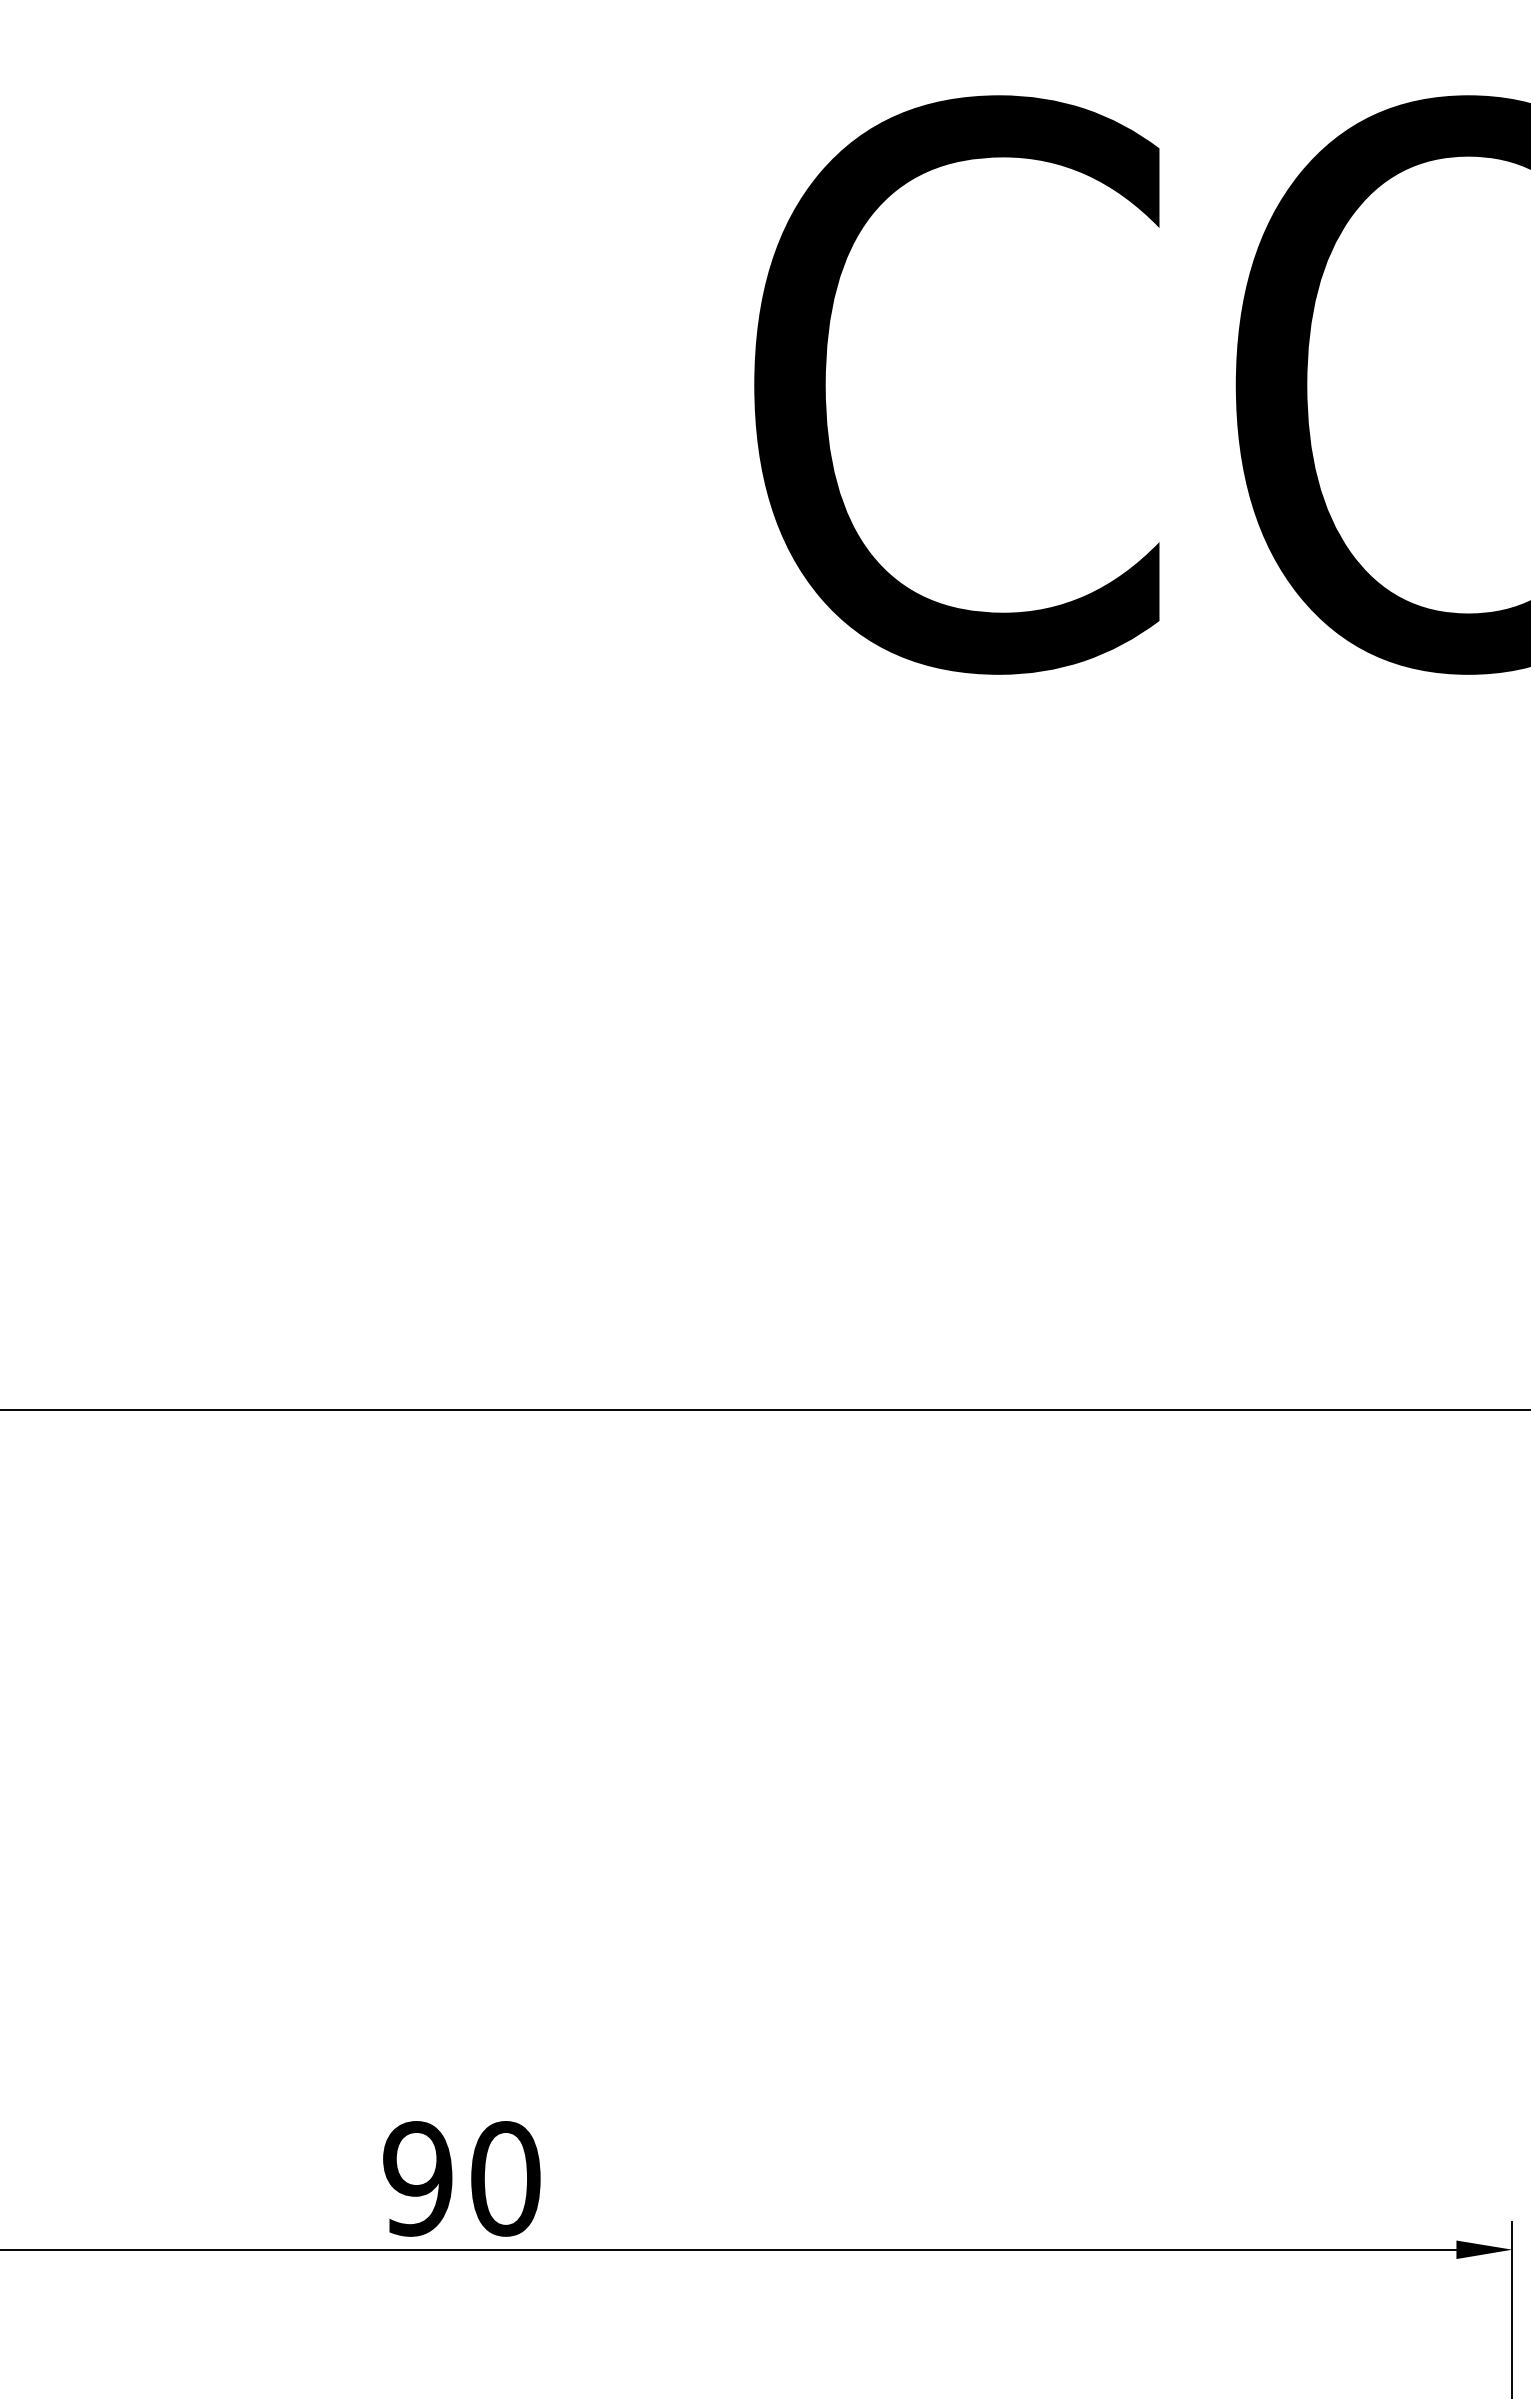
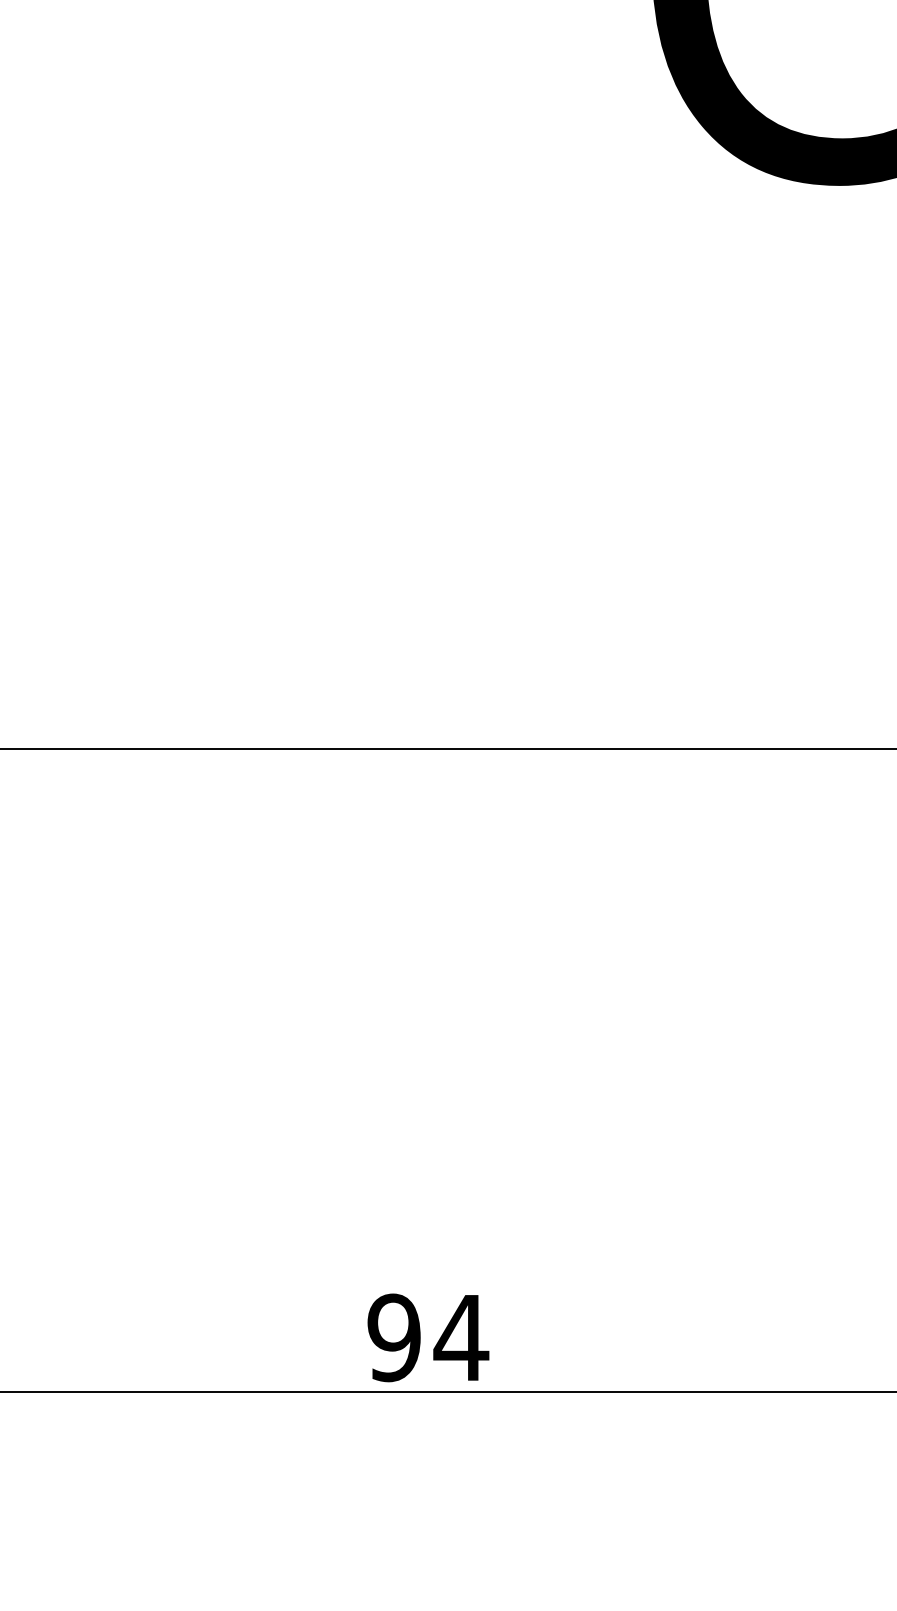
text: (505, 2178) -> (461, 1337), 90 -> 94

